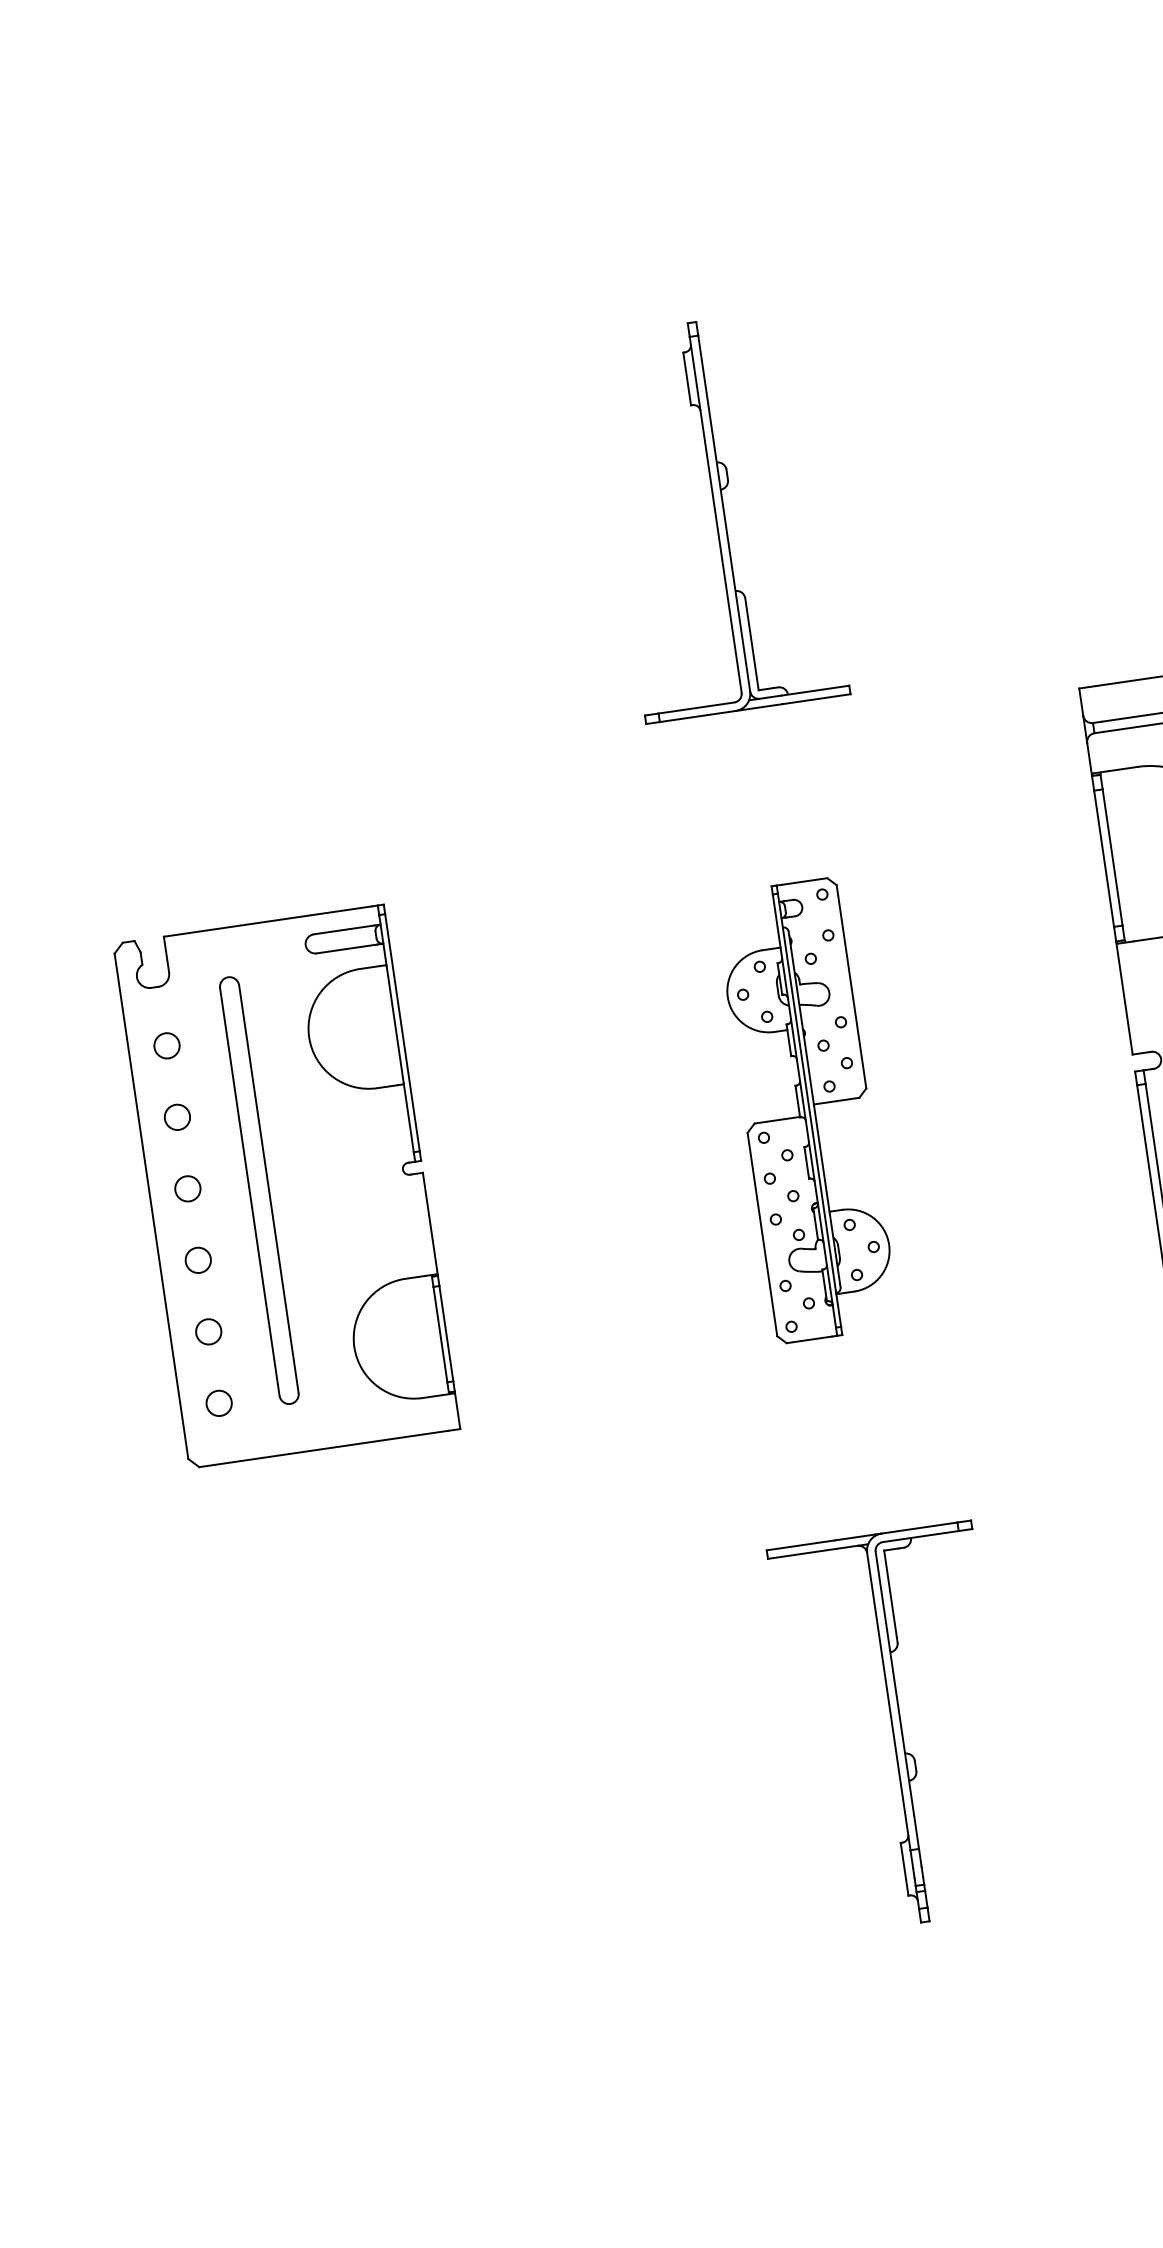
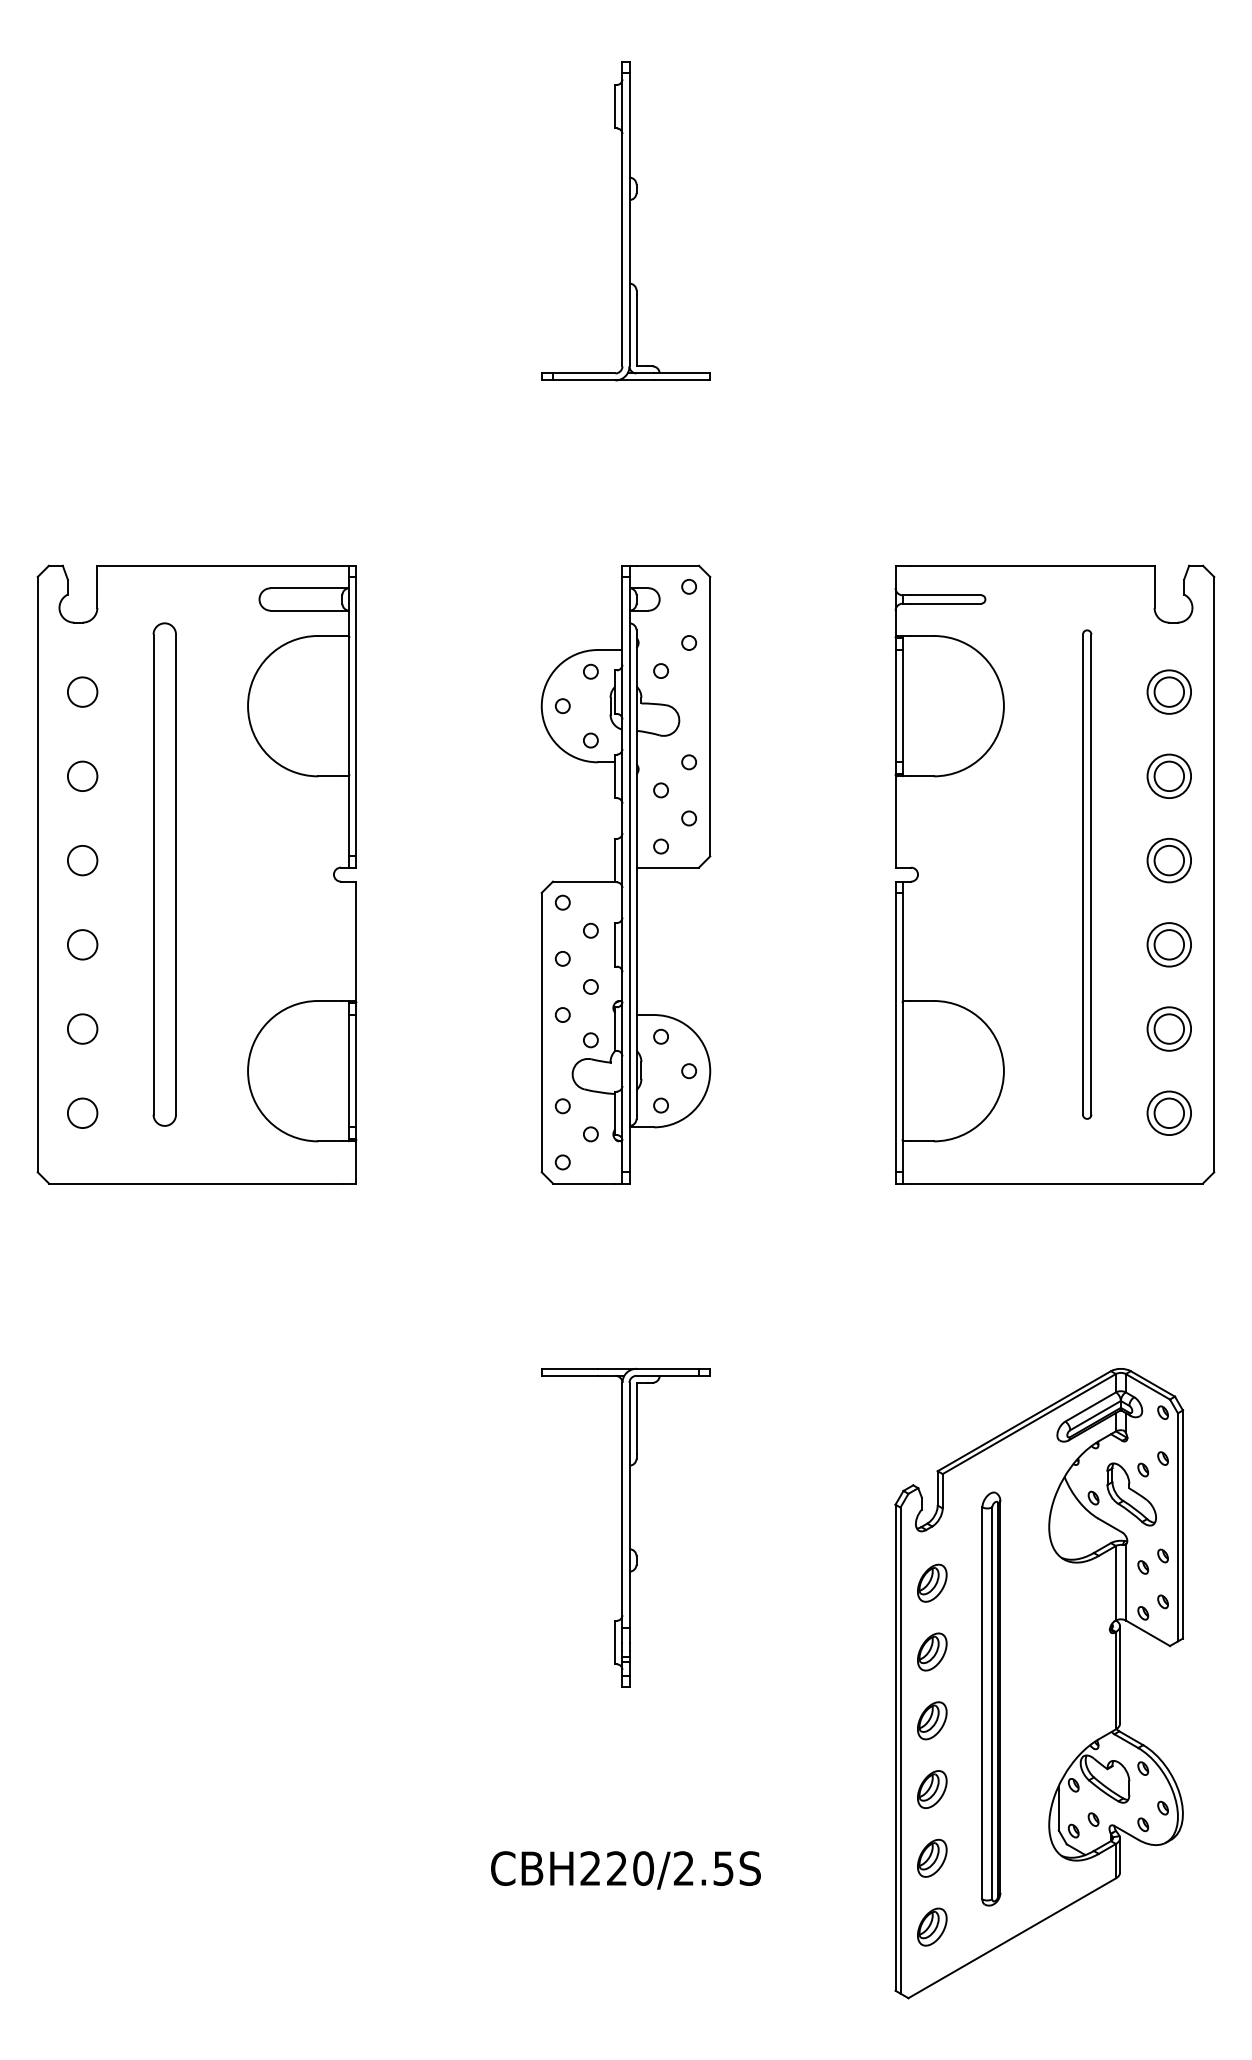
part: (719, 516) -> (625, 221), moved
part: (806, 1110) -> (625, 874), size x1.67
part: (286, 1186) -> (196, 874), size x1.43
part: (896, 1727) -> (625, 1527), moved

